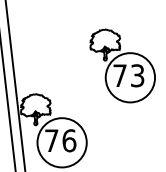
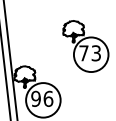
text: (51, 140) -> (35, 98), 76 -> 96

